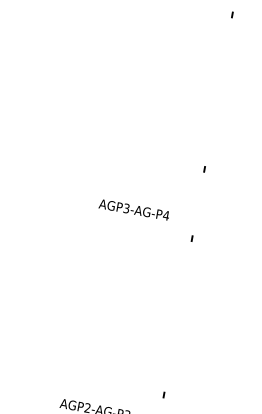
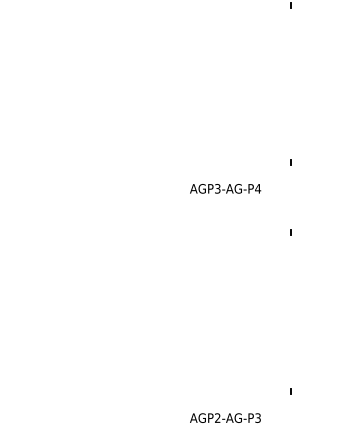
text: (134, 209) -> (225, 188), moved

